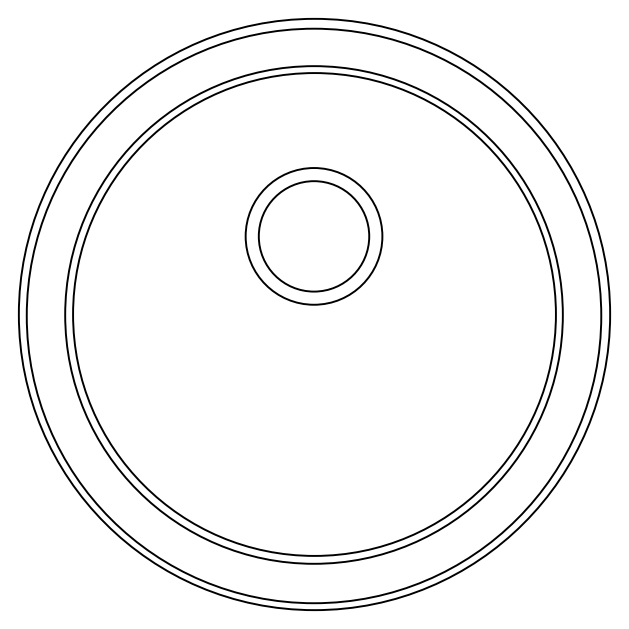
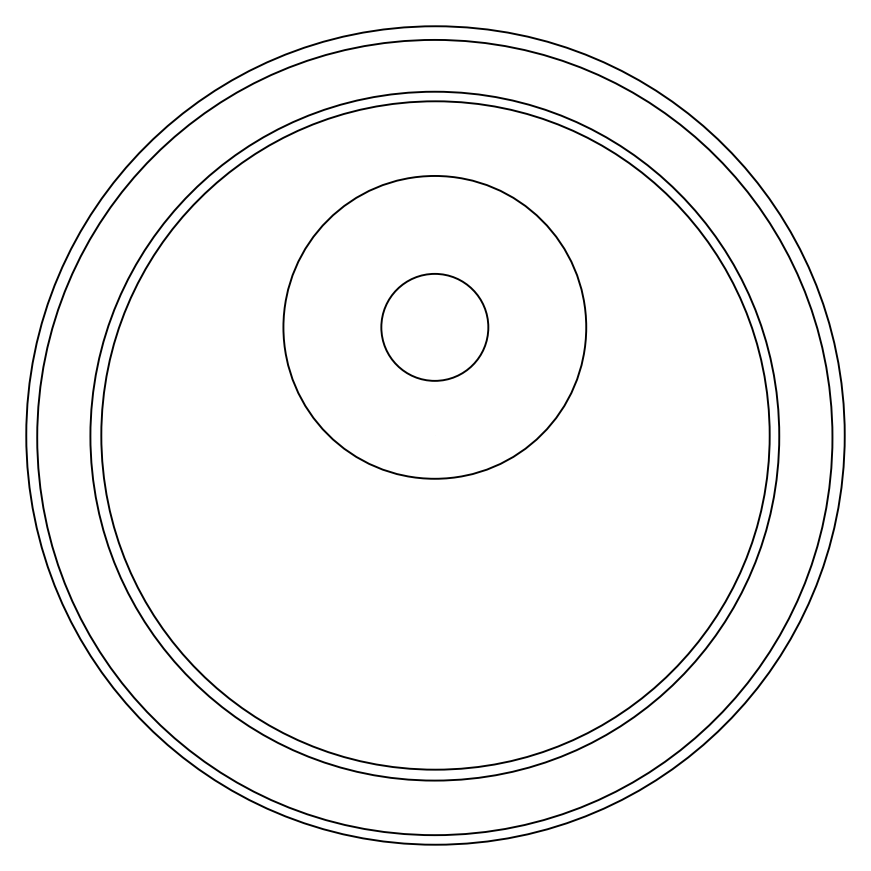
circle: (313, 236) -> (434, 327), size x0.7
circle: (313, 236) -> (434, 327), size x1.6

